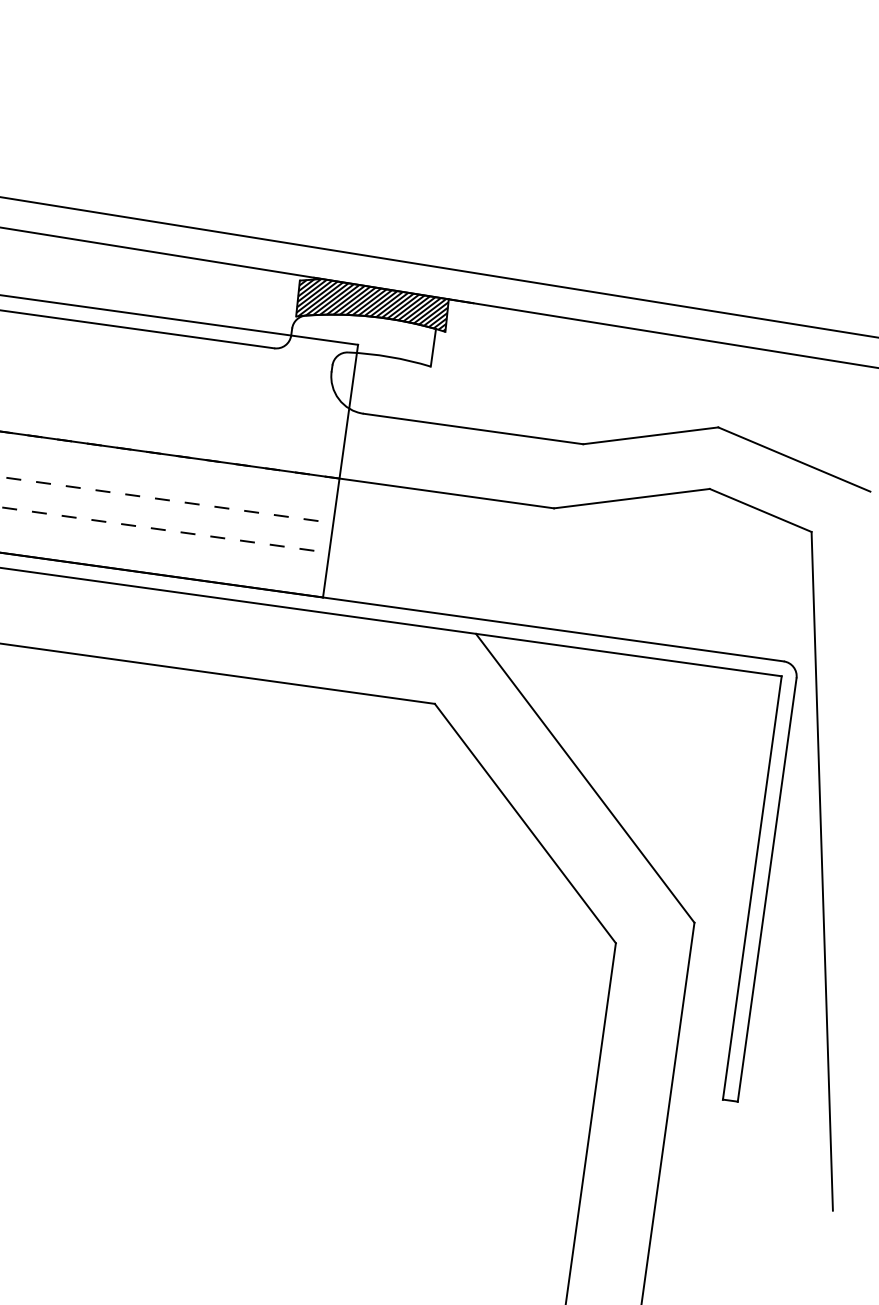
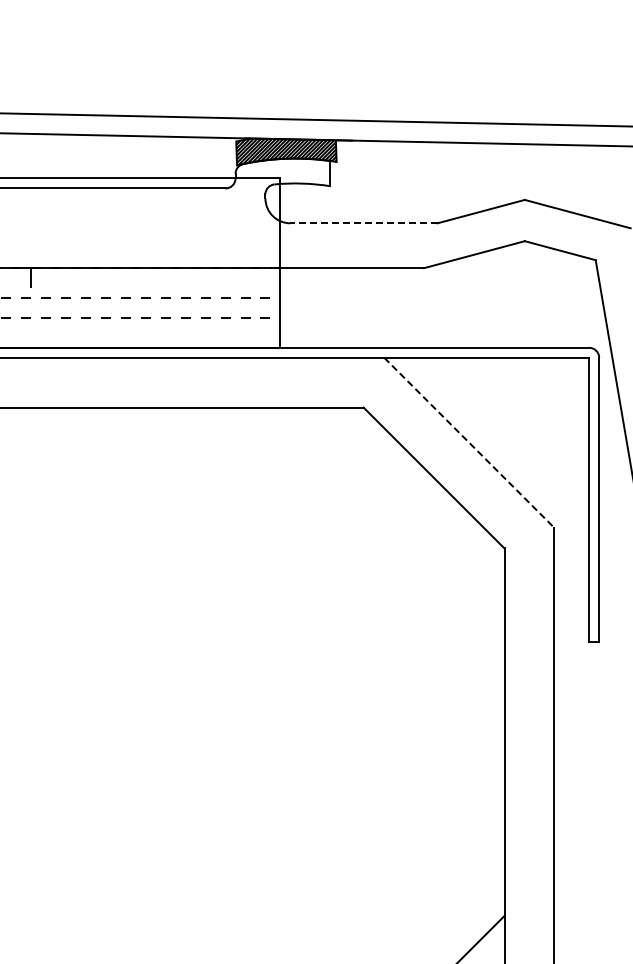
line: (472, 429) -> (363, 223), solid -> dashed
line: (585, 779) -> (469, 443), solid -> dashed

